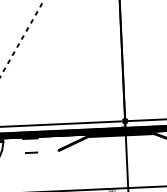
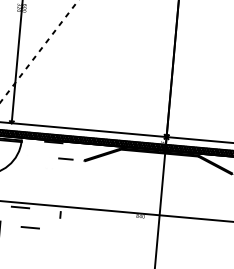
line: (31, 152) -> (65, 158), moved

